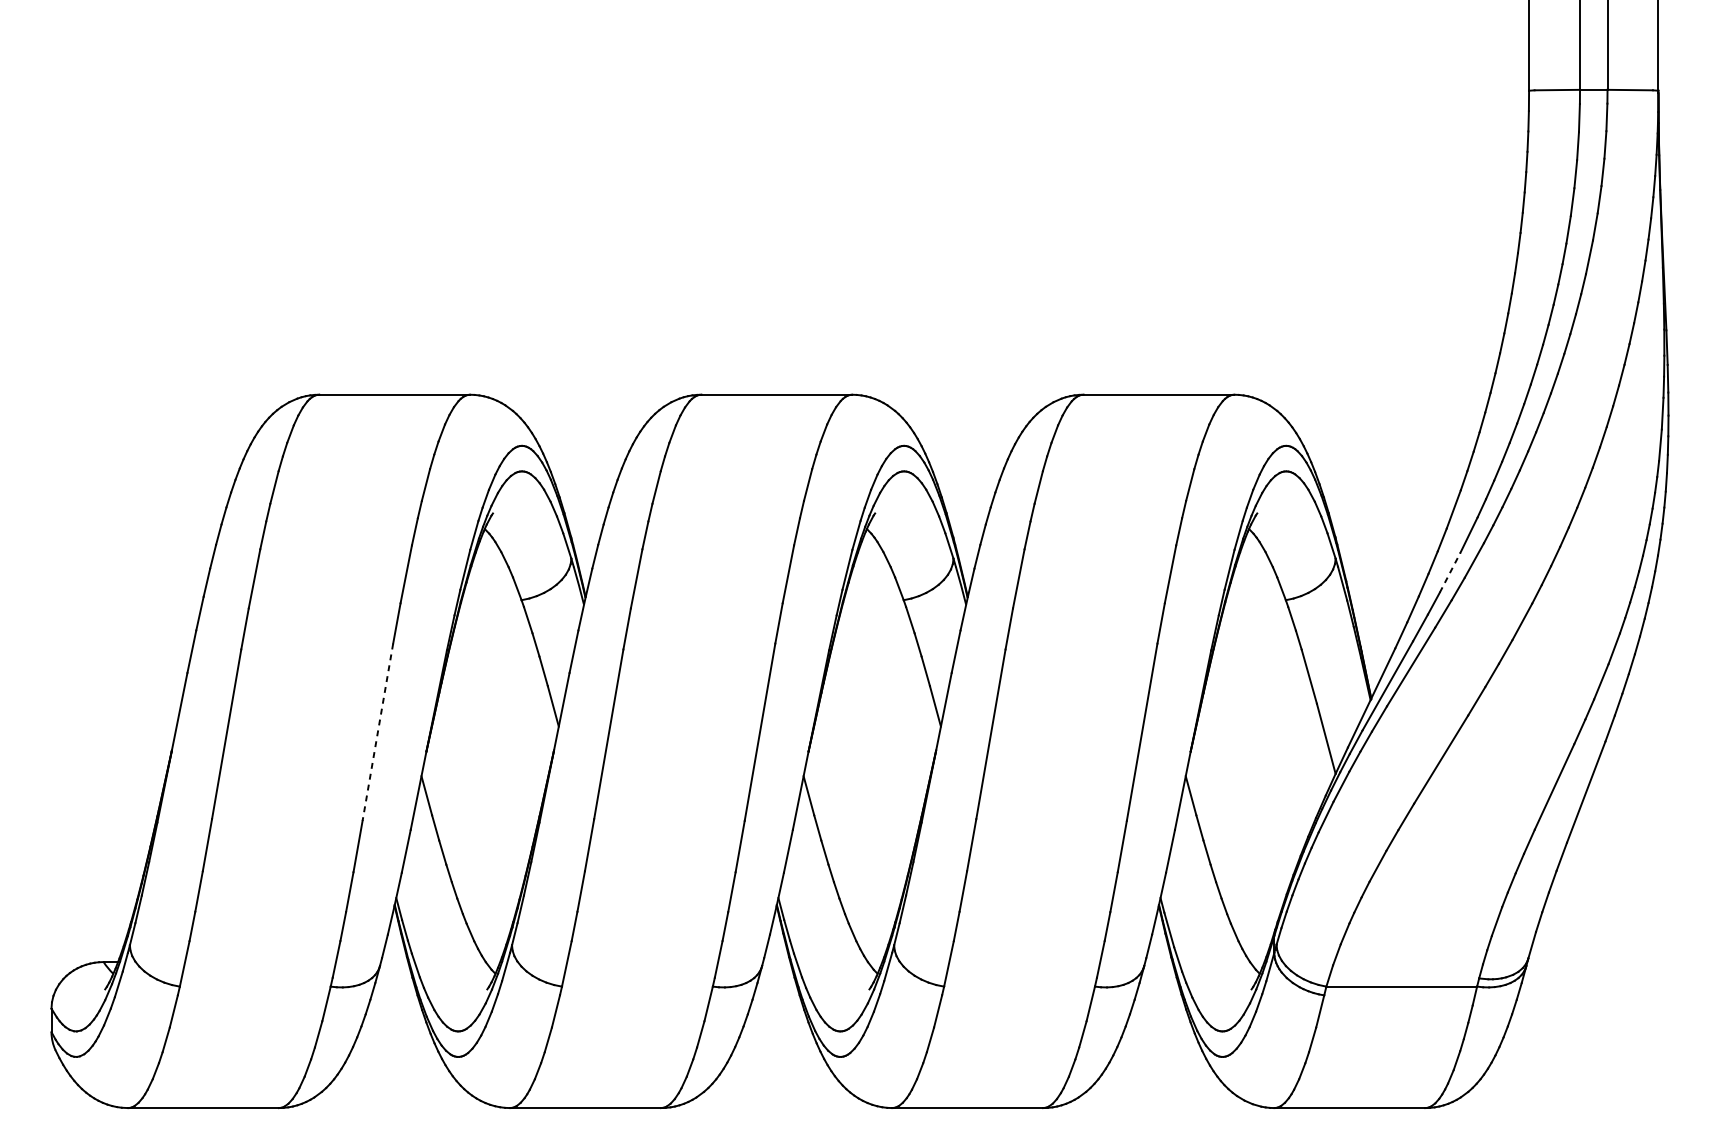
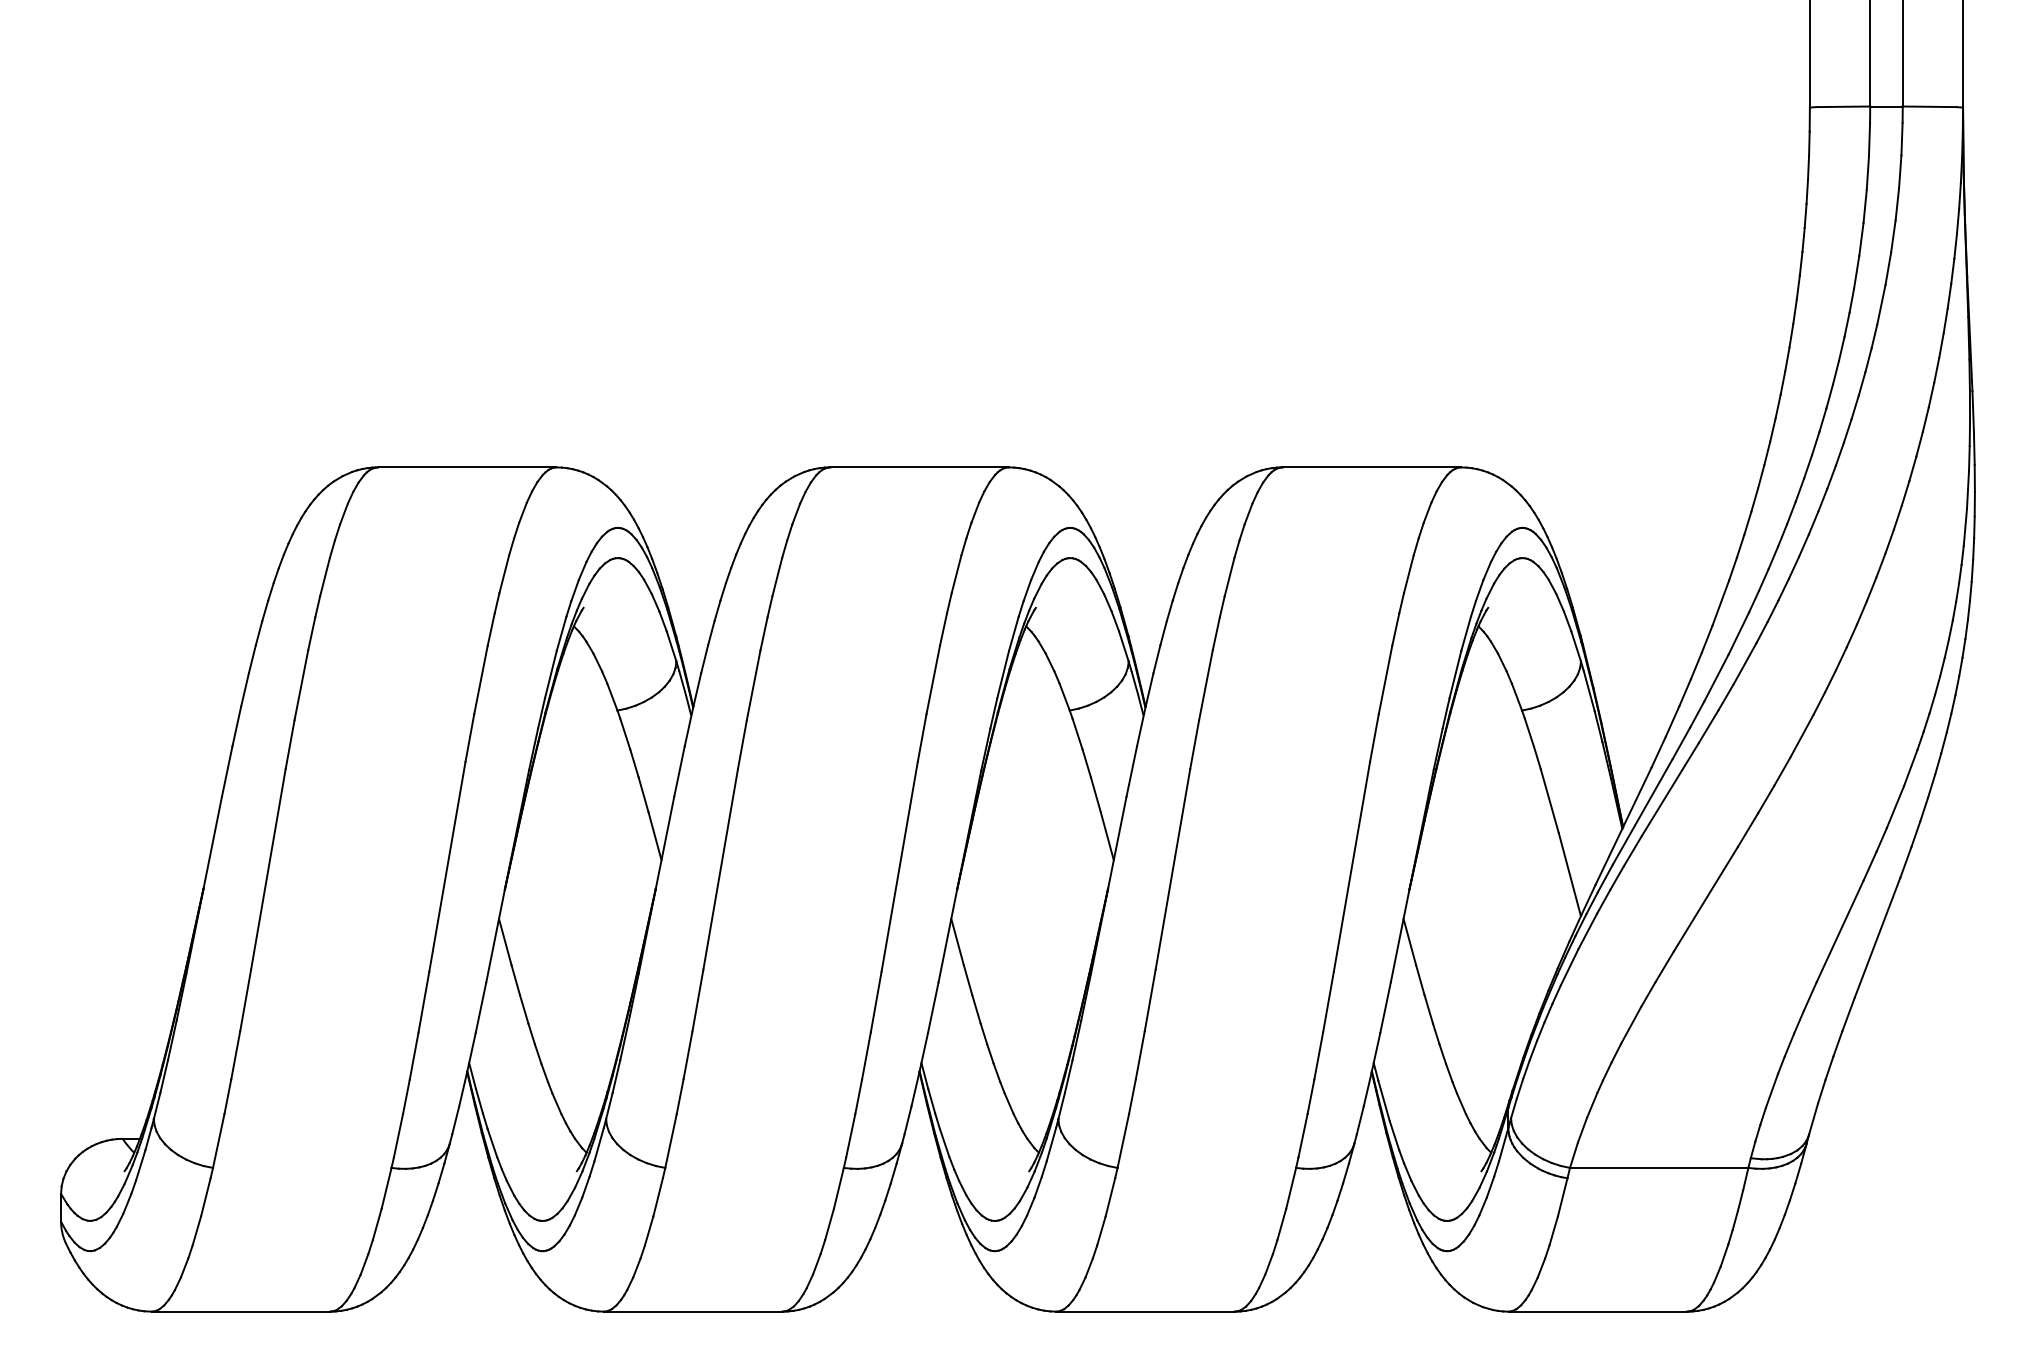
line: (1450, 573) -> (1716, 678), dashed -> solid
line: (377, 732) -> (447, 867), dashed -> solid

